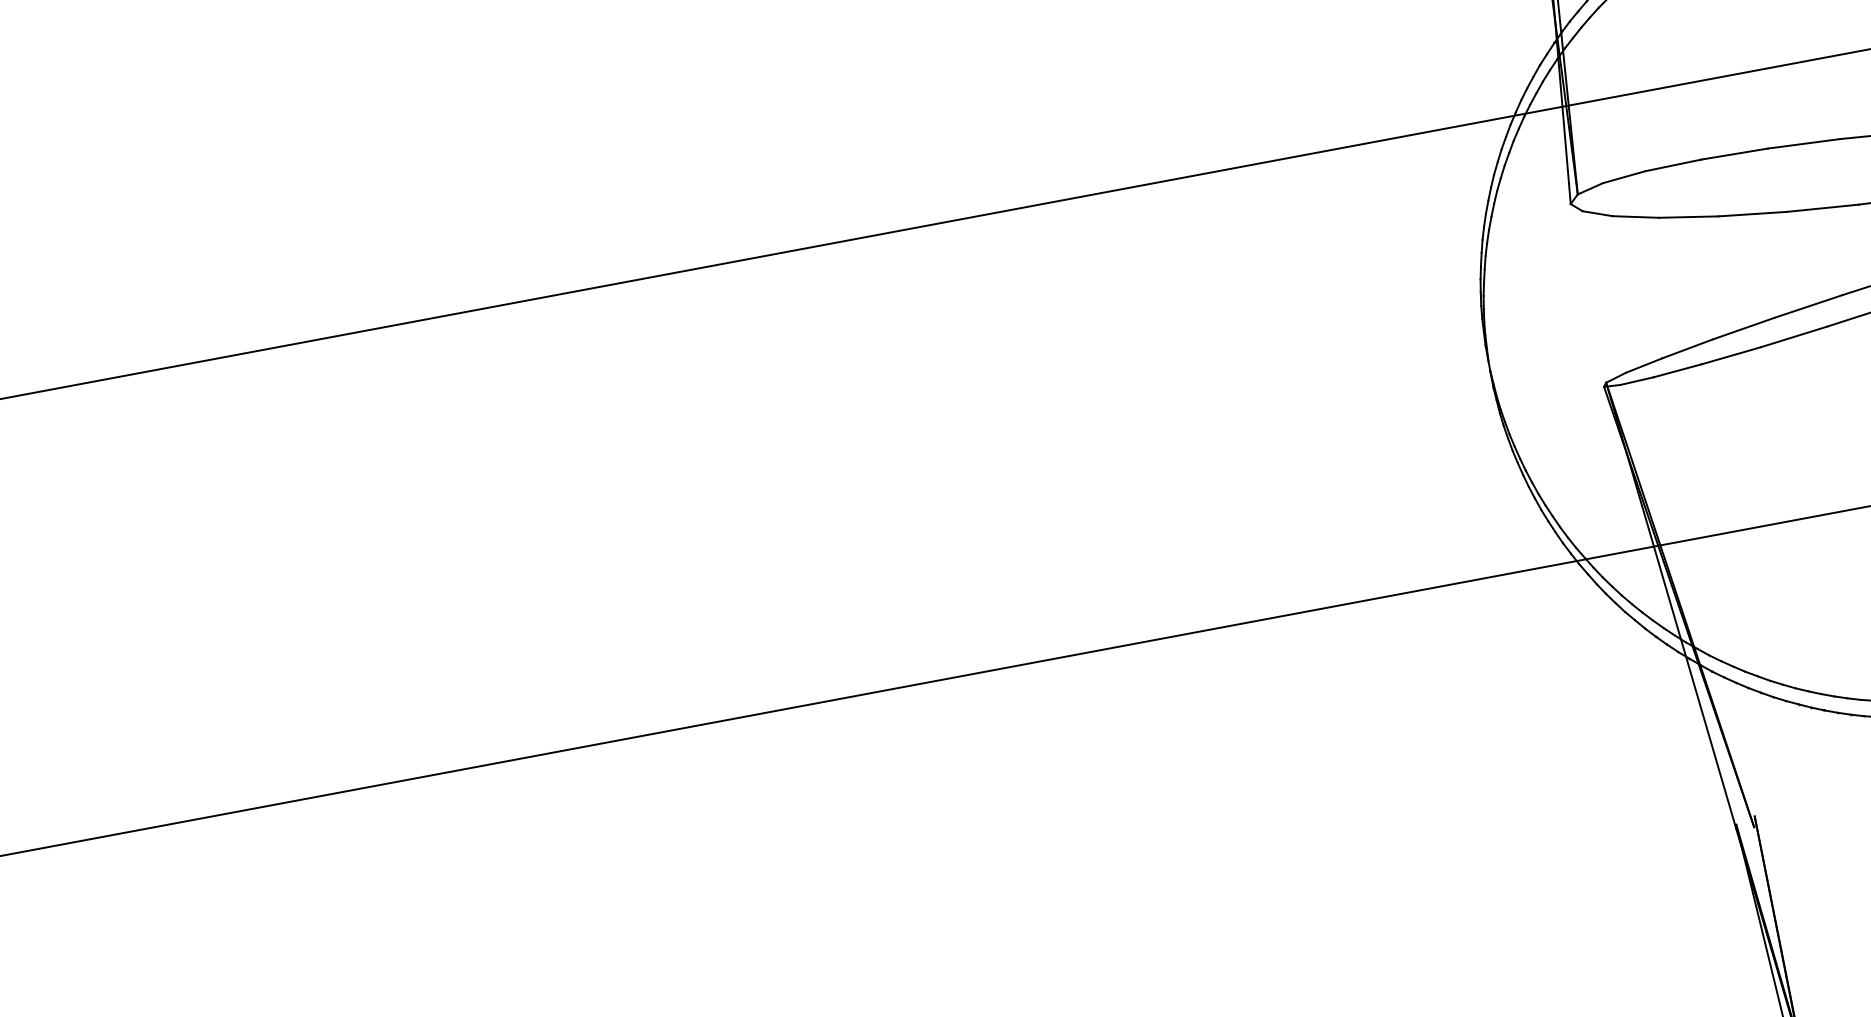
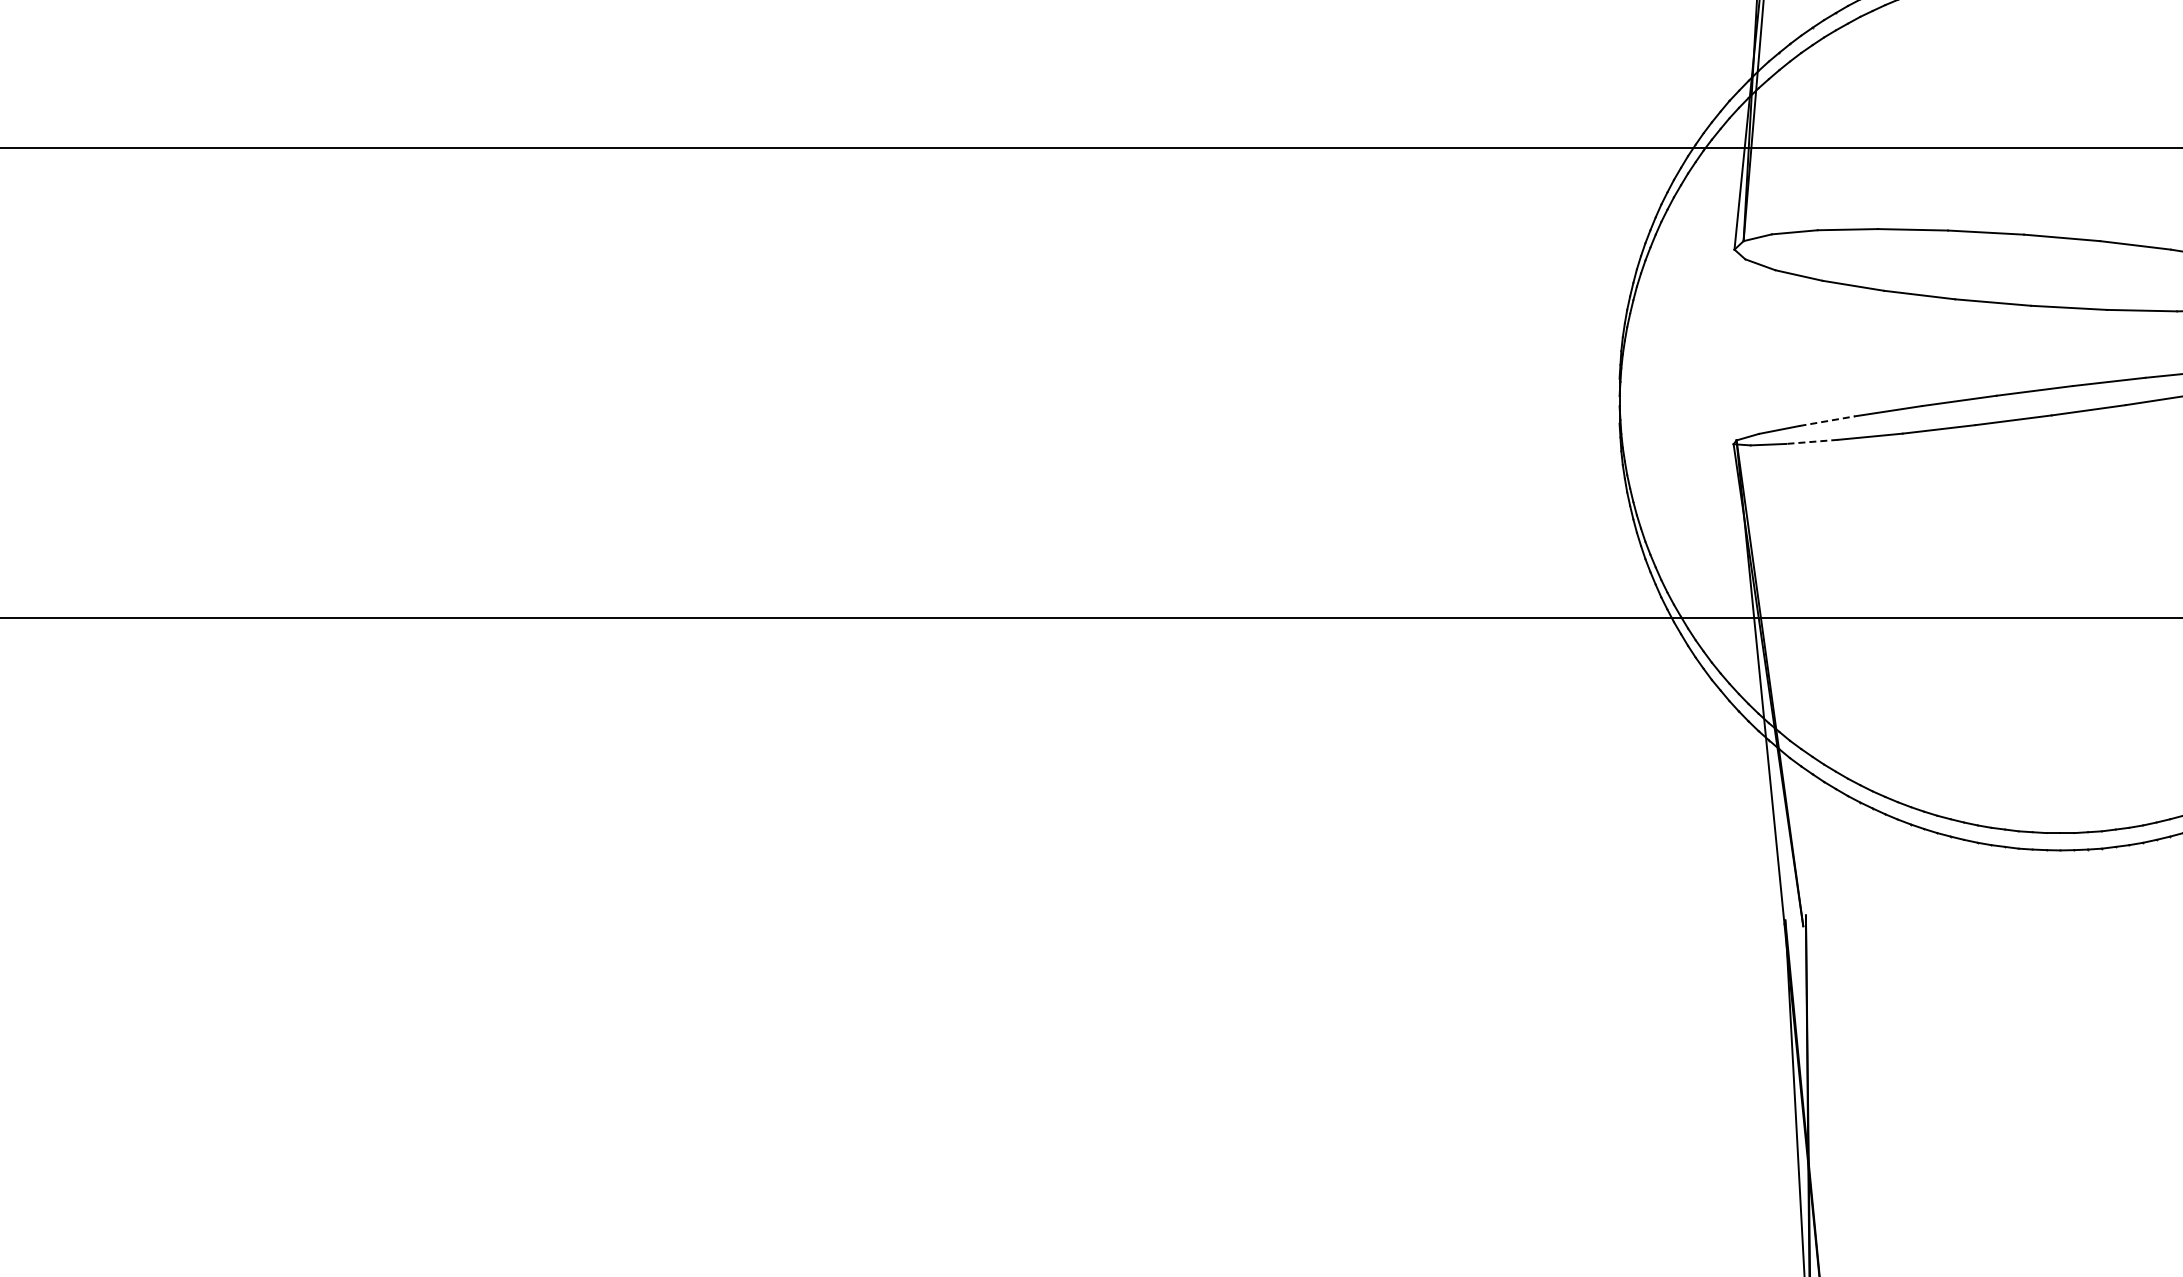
line: (1688, 349) -> (1827, 421), solid -> dashed
line: (1676, 370) -> (1811, 441), solid -> dashed

